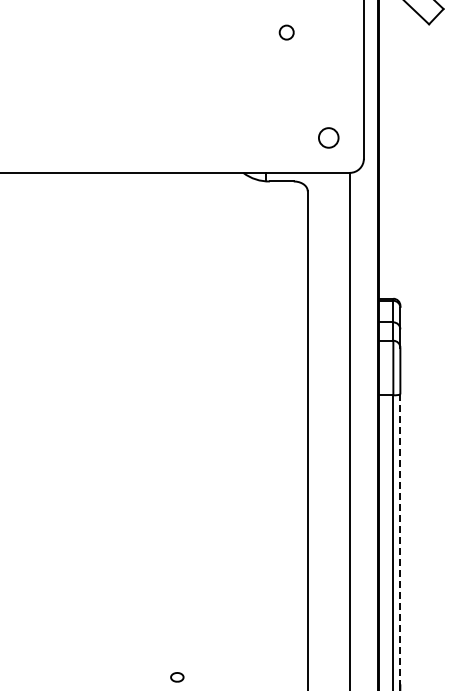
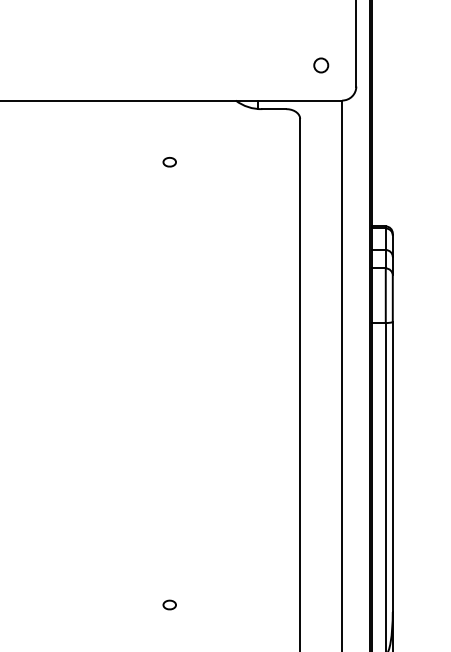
circle: (328, 137) -> (320, 65), size x0.71
part: (177, 234) -> (169, 162), added
line: (400, 539) -> (392, 467), dashed -> solid

